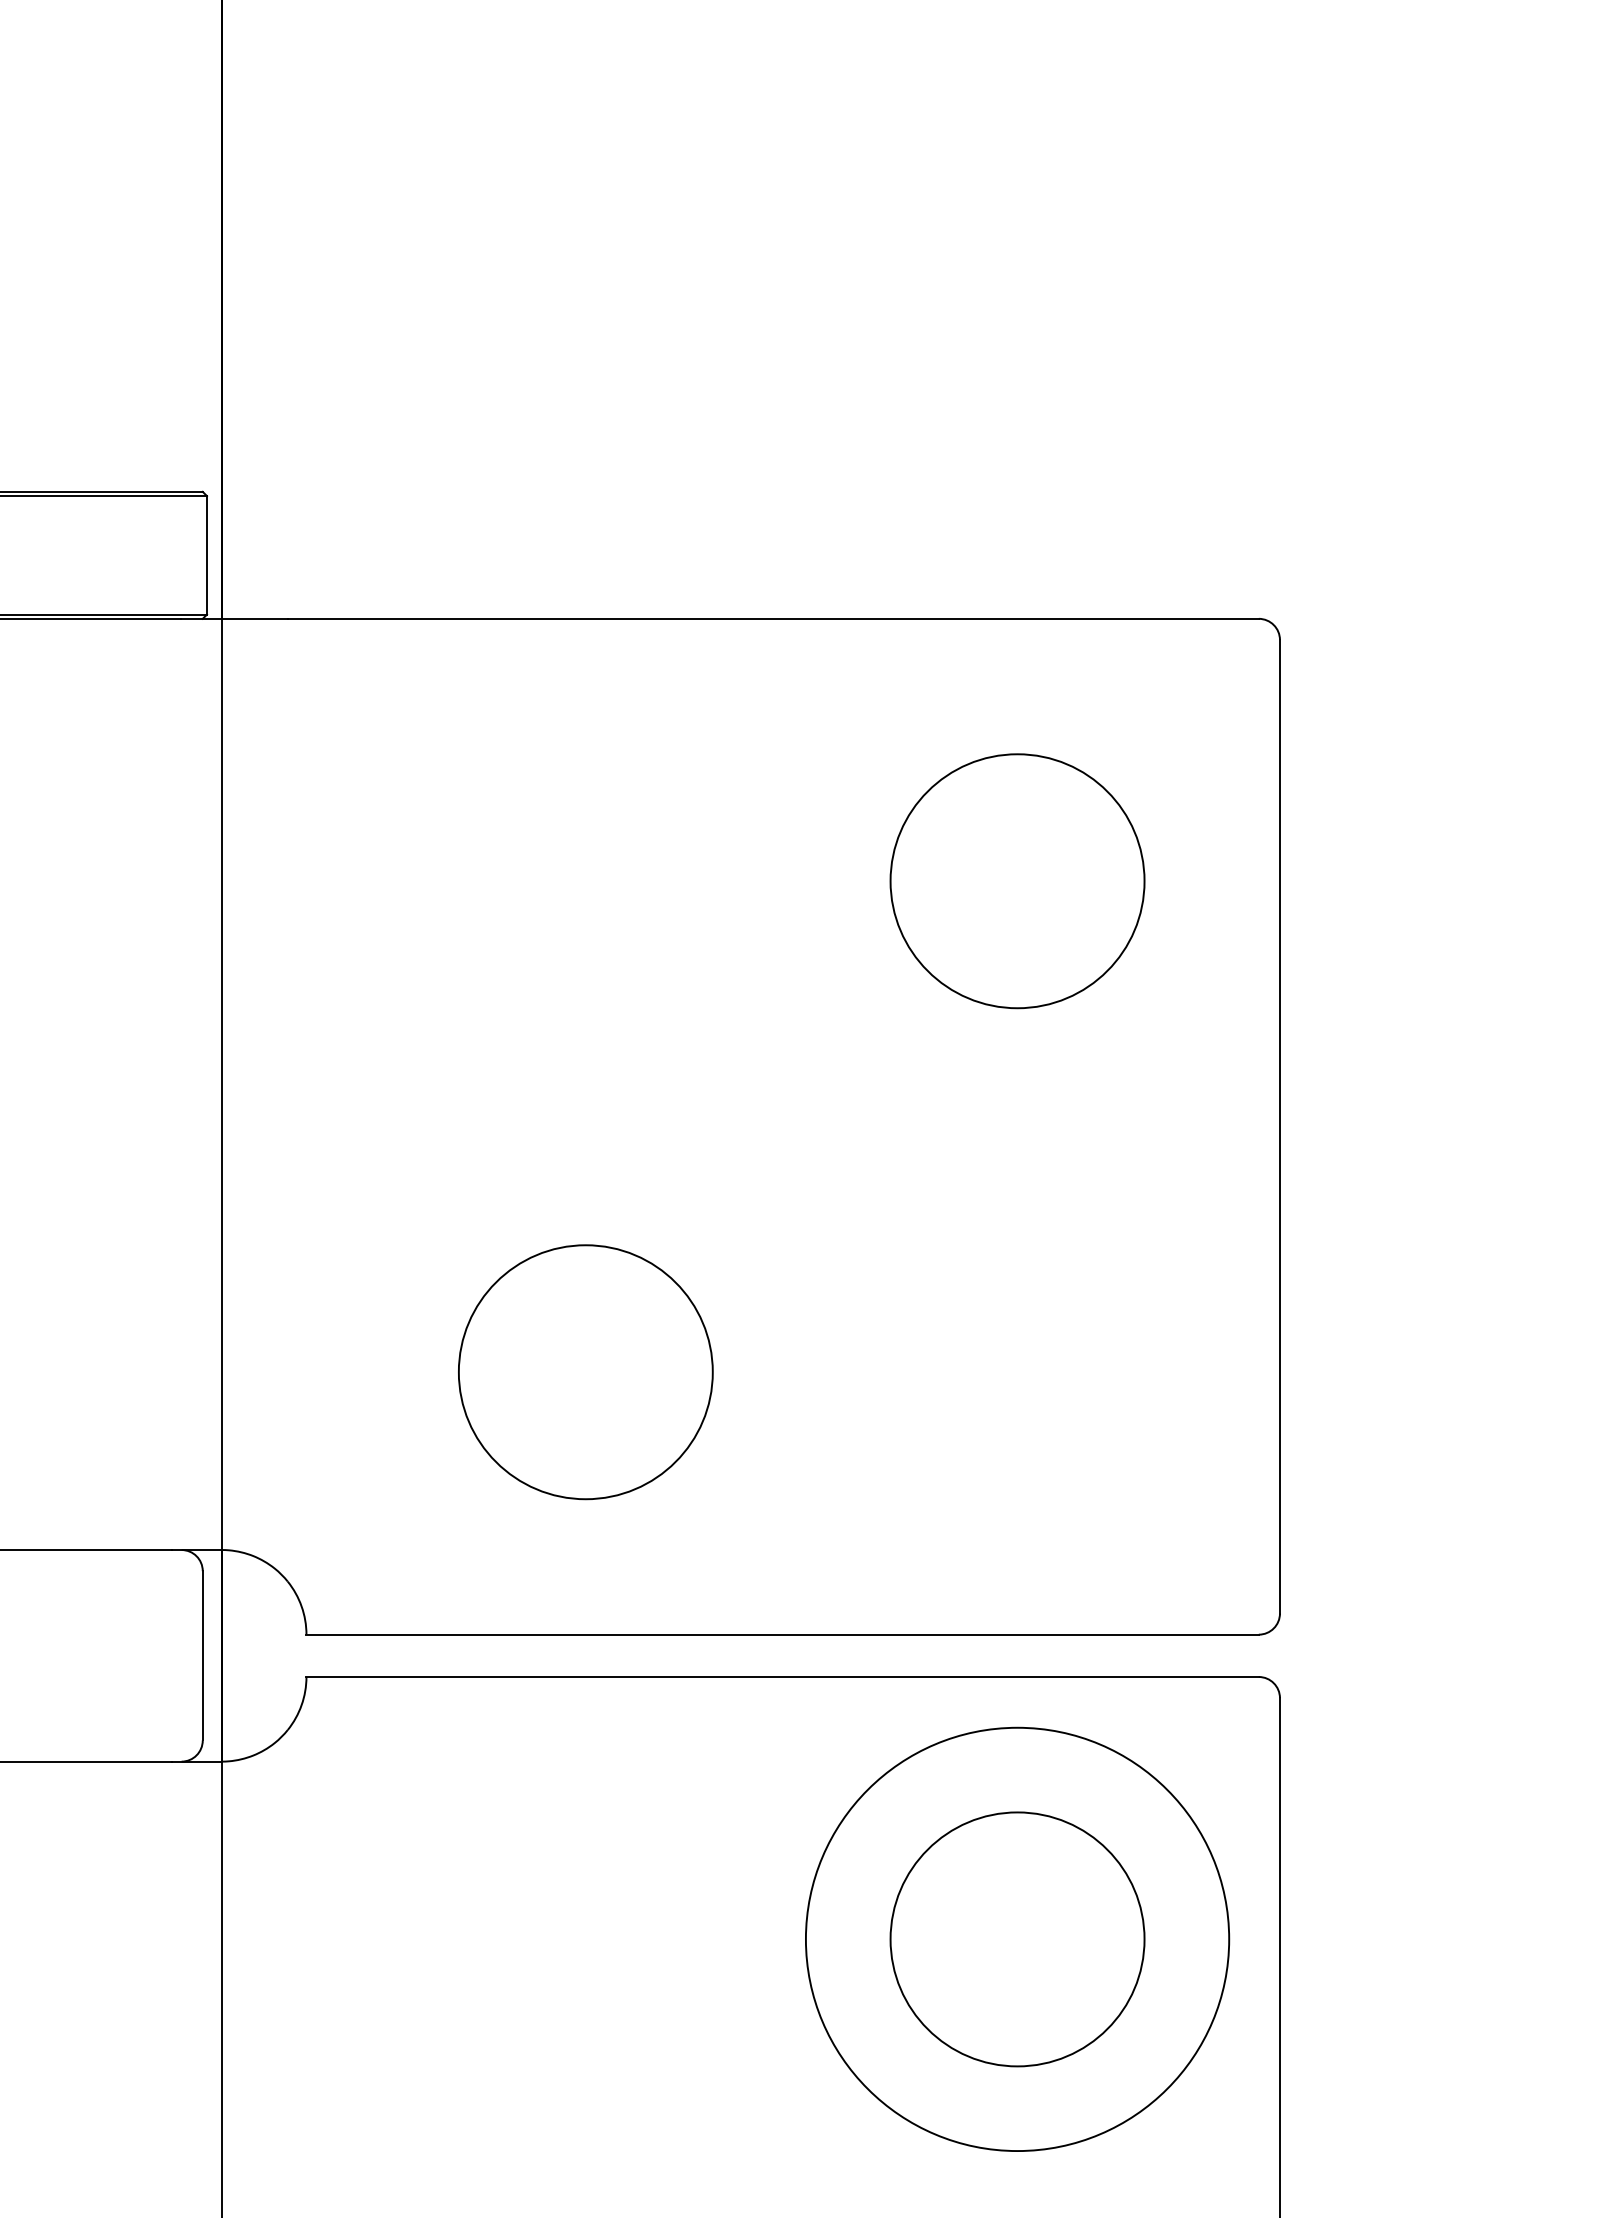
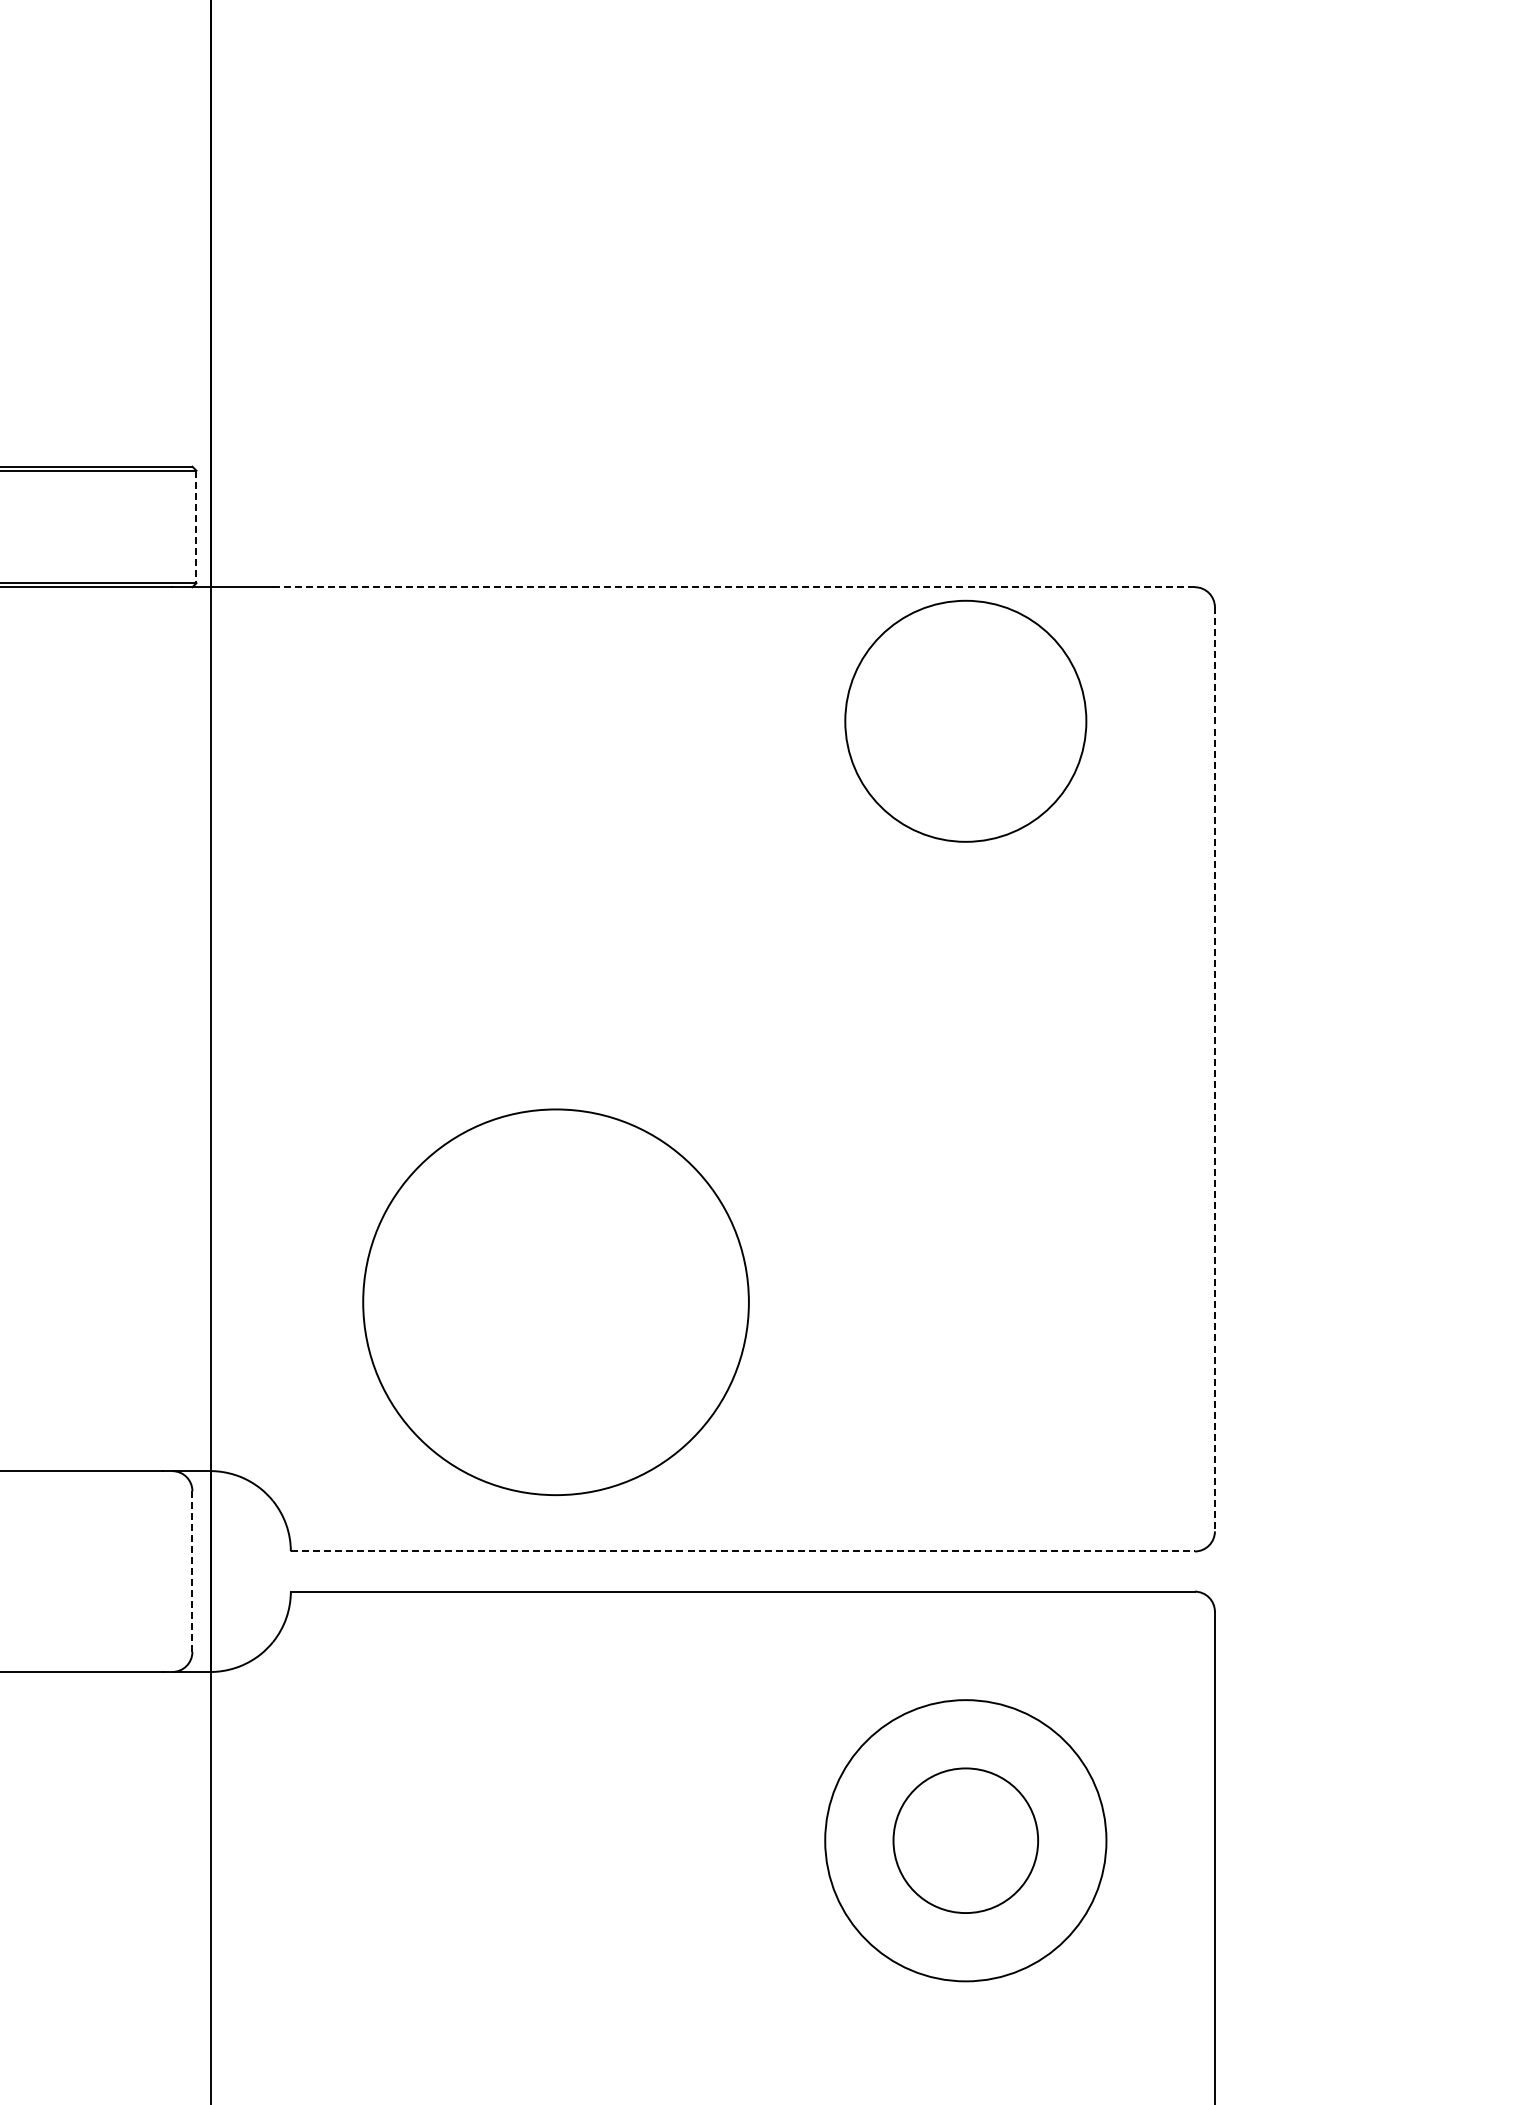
line: (207, 555) -> (196, 527), solid -> dashed
line: (772, 619) -> (733, 587), solid -> dashed
circle: (1017, 880) -> (965, 720), moved
line: (1279, 1126) -> (1214, 1069), solid -> dashed
circle: (585, 1372) -> (555, 1302), size x1.6
line: (782, 1634) -> (742, 1551), solid -> dashed
line: (202, 1656) -> (192, 1572), solid -> dashed
circle: (1017, 1939) -> (965, 1840), size x0.6
circle: (1017, 1939) -> (965, 1840), size x0.7

